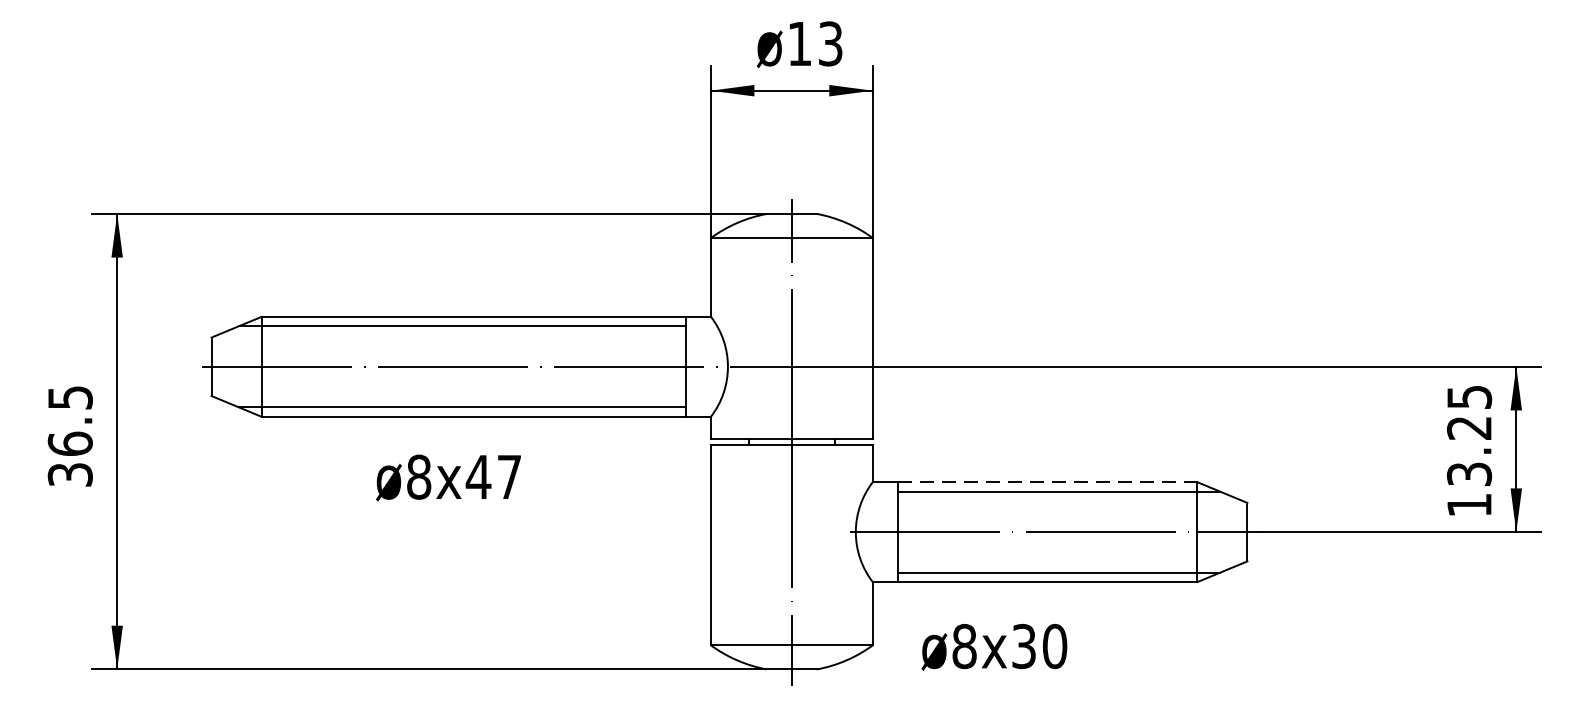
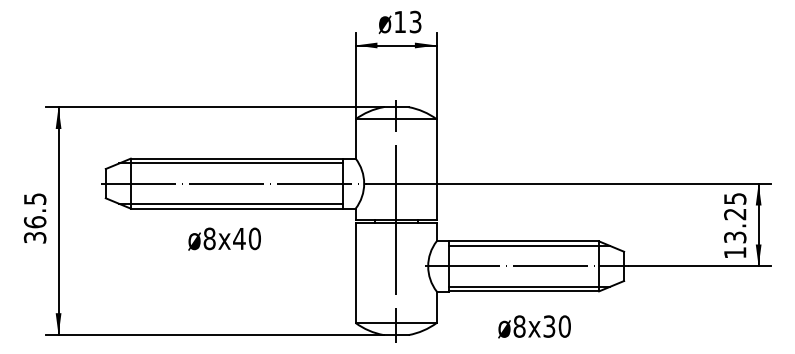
text: (508, 476) -> (254, 238), ø8x47 -> ø8x40
line: (1048, 482) -> (524, 241), dashed -> solid
text: (994, 646) -> (534, 326), moved

